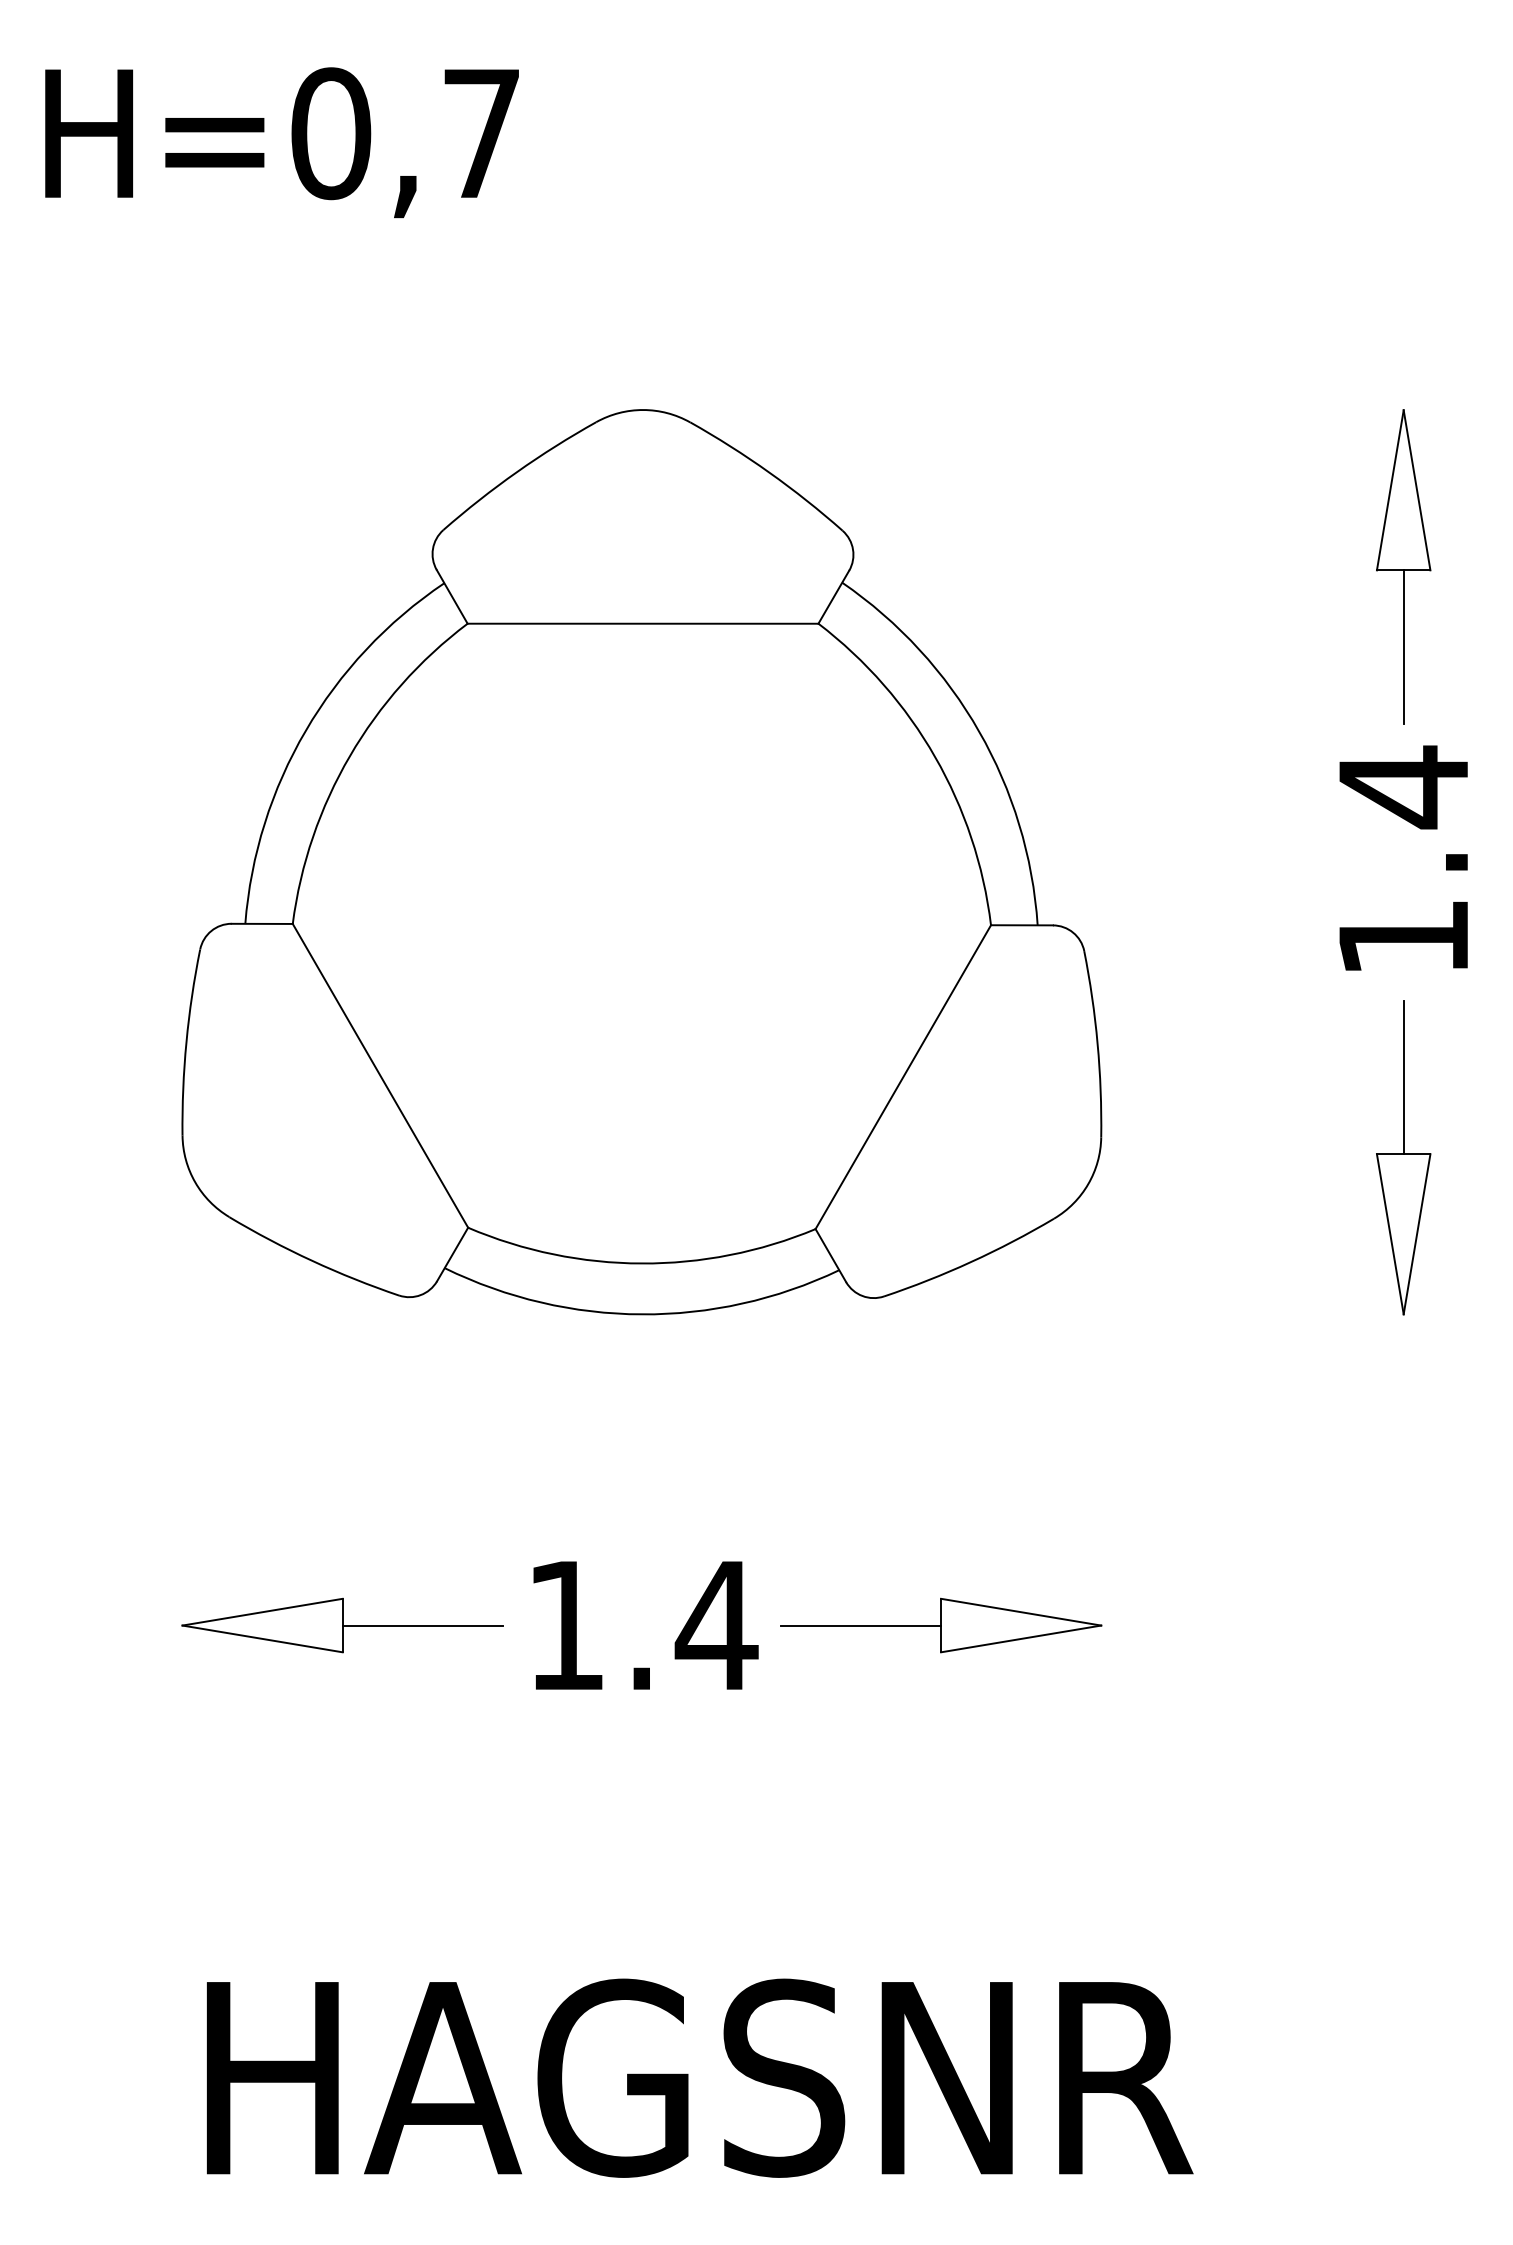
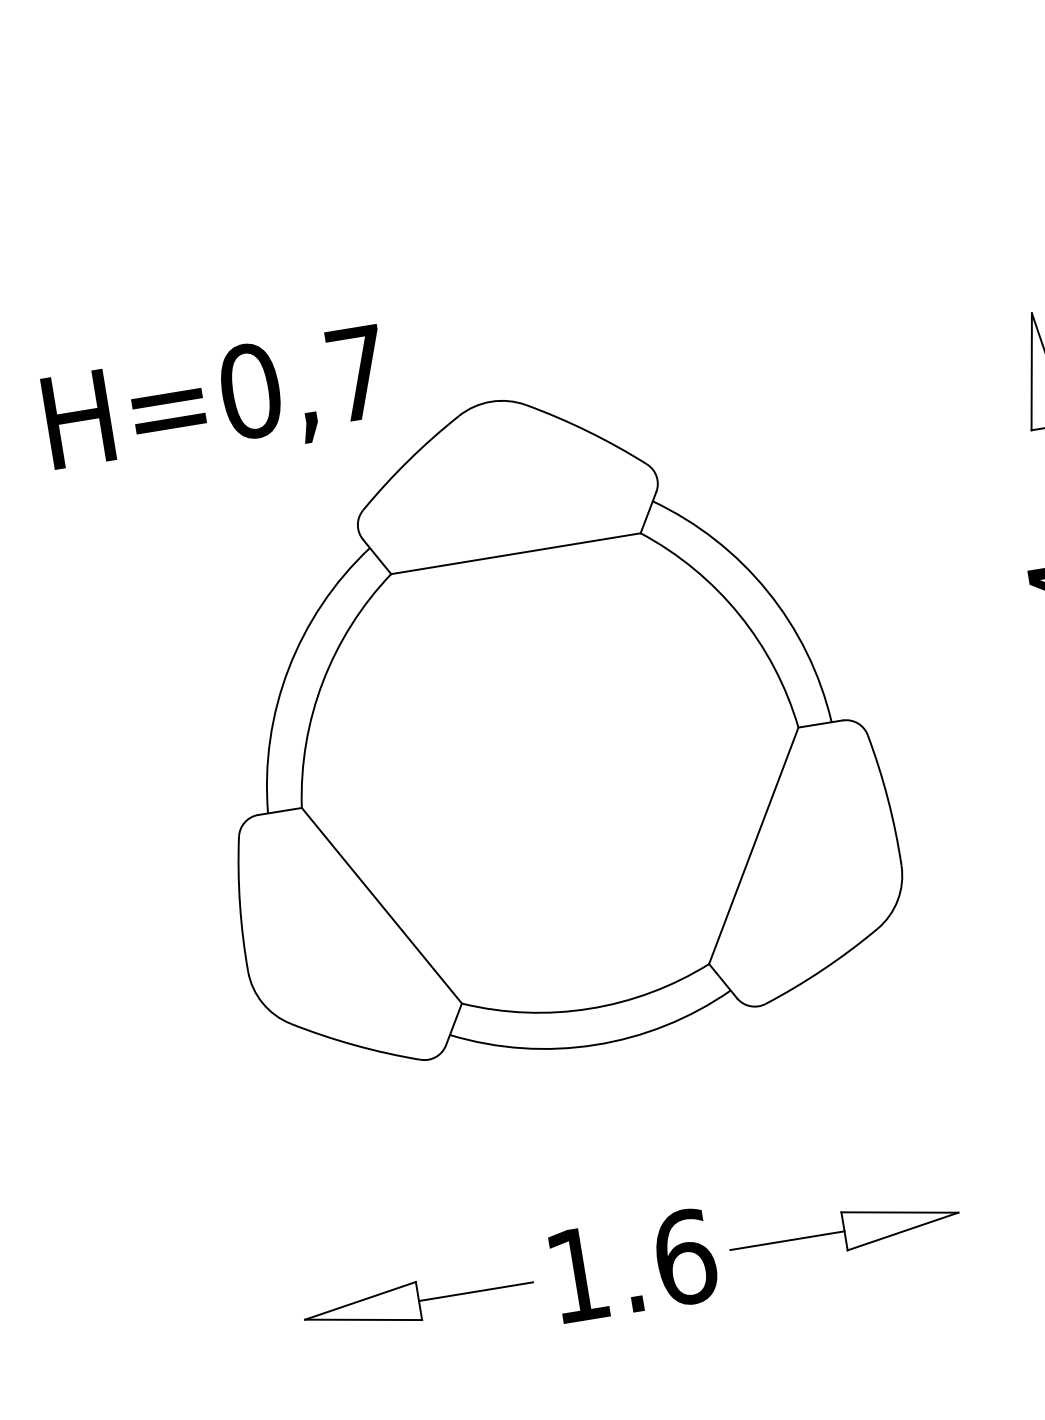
text: (281, 142) -> (216, 403), moved
text: (716, 1625) -> (684, 1257), 1.4 -> 1.6

